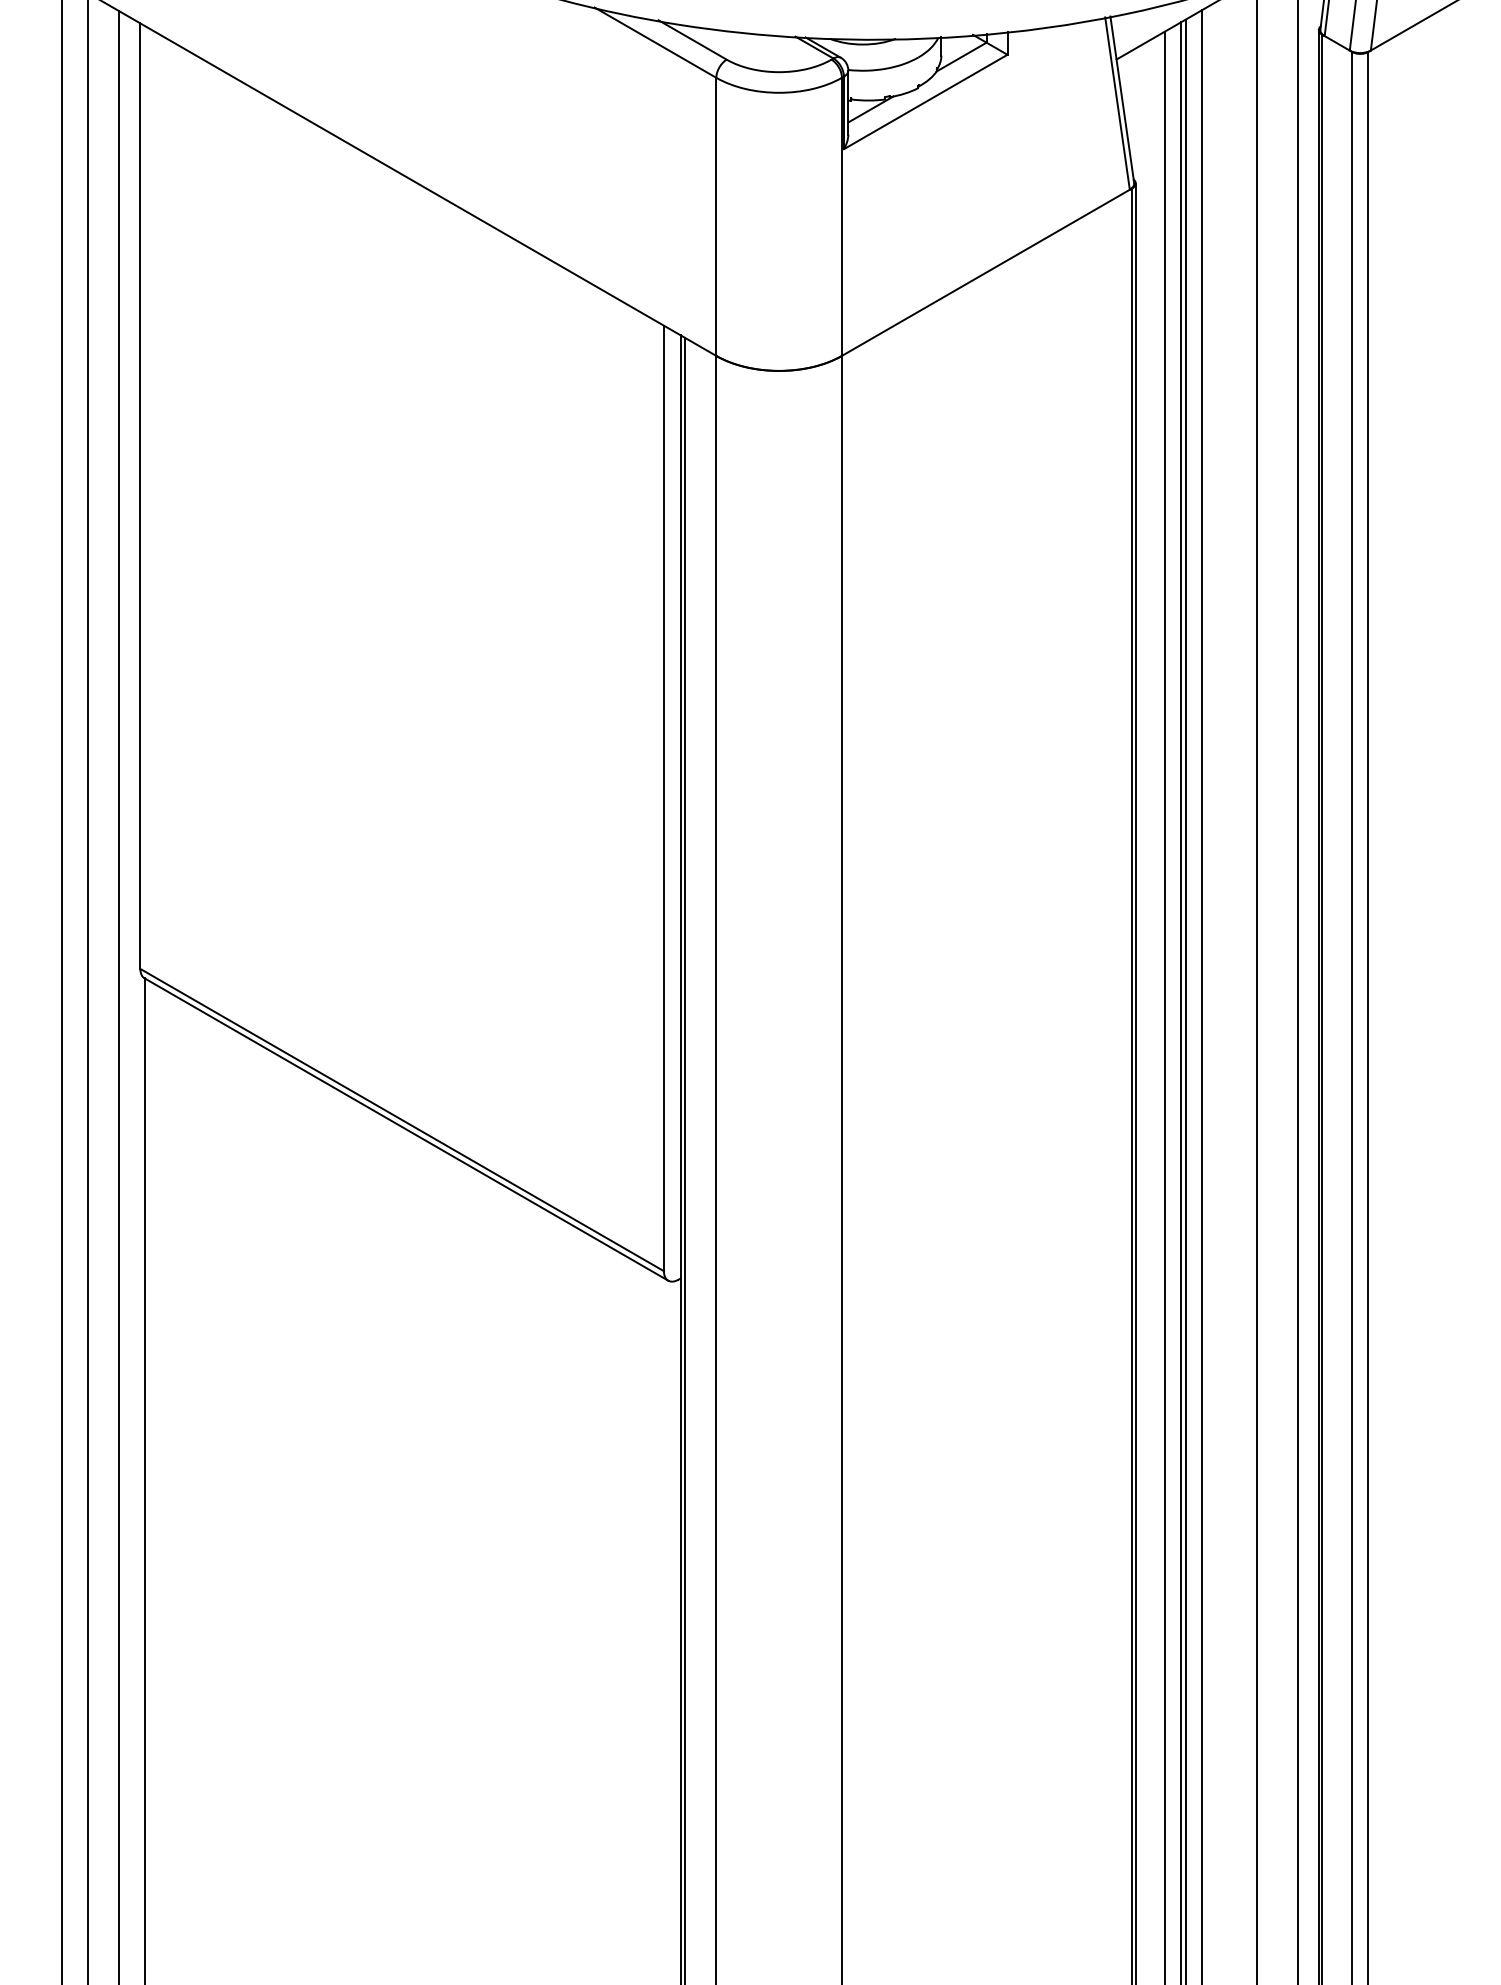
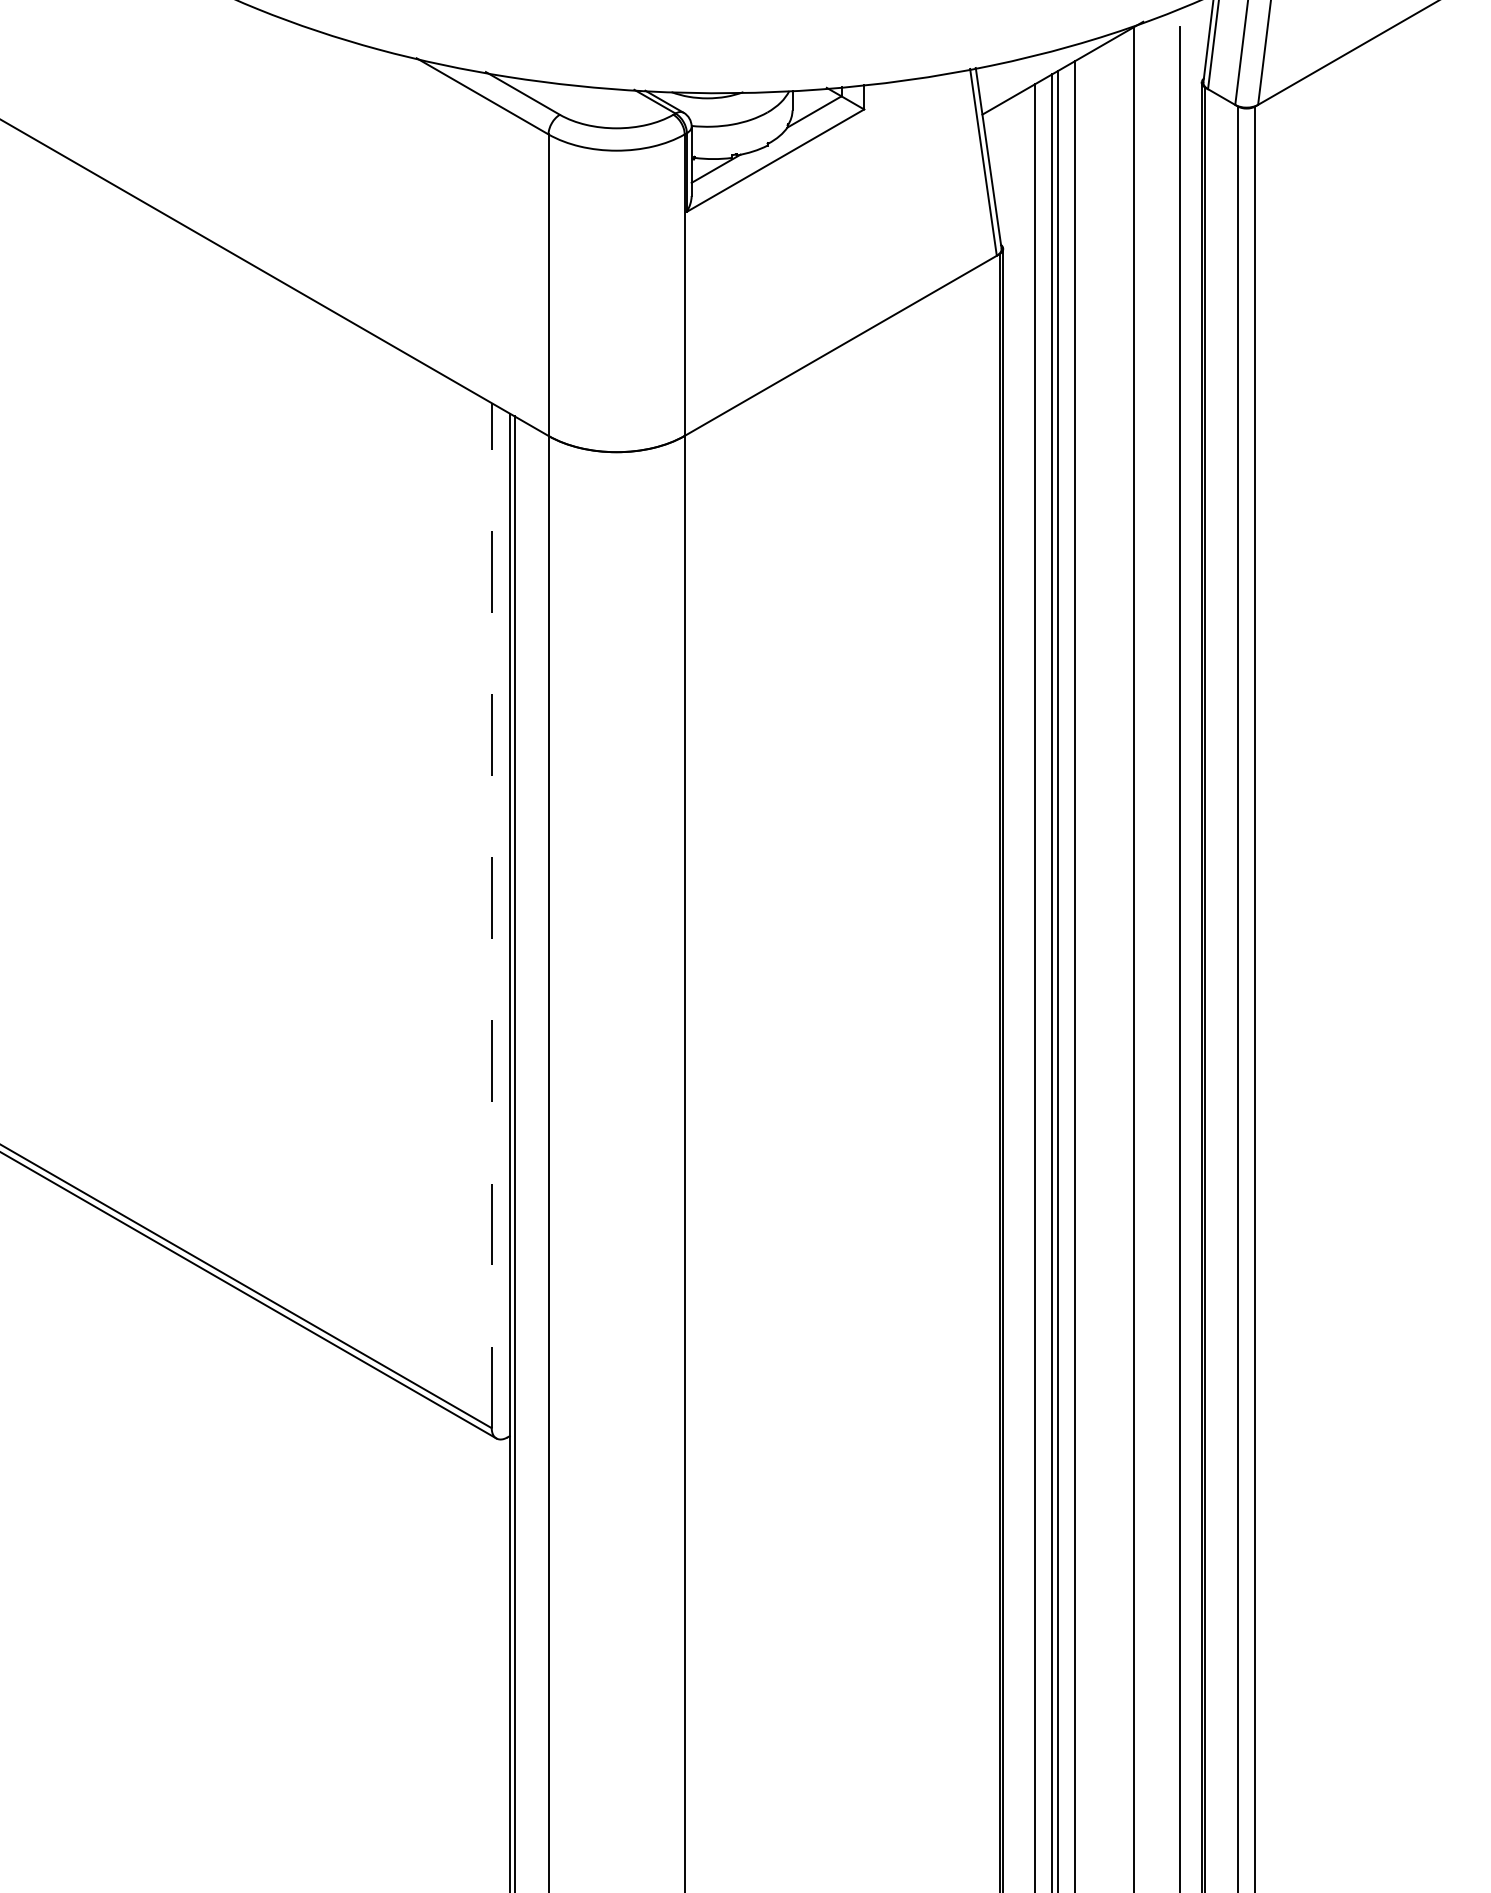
line: (663, 798) -> (491, 915), solid -> dashed

